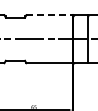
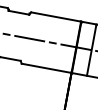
line: (49, 15) -> (55, 17), dashed -> solid

